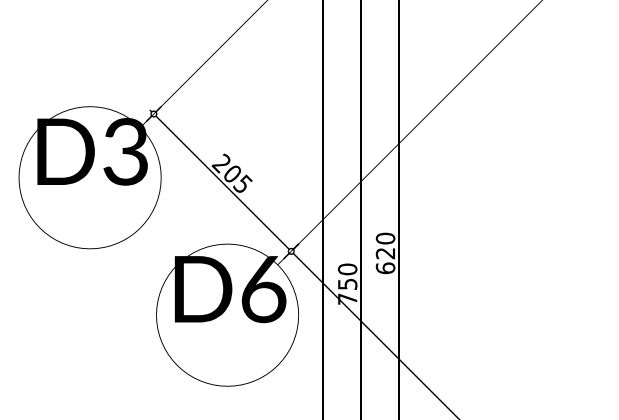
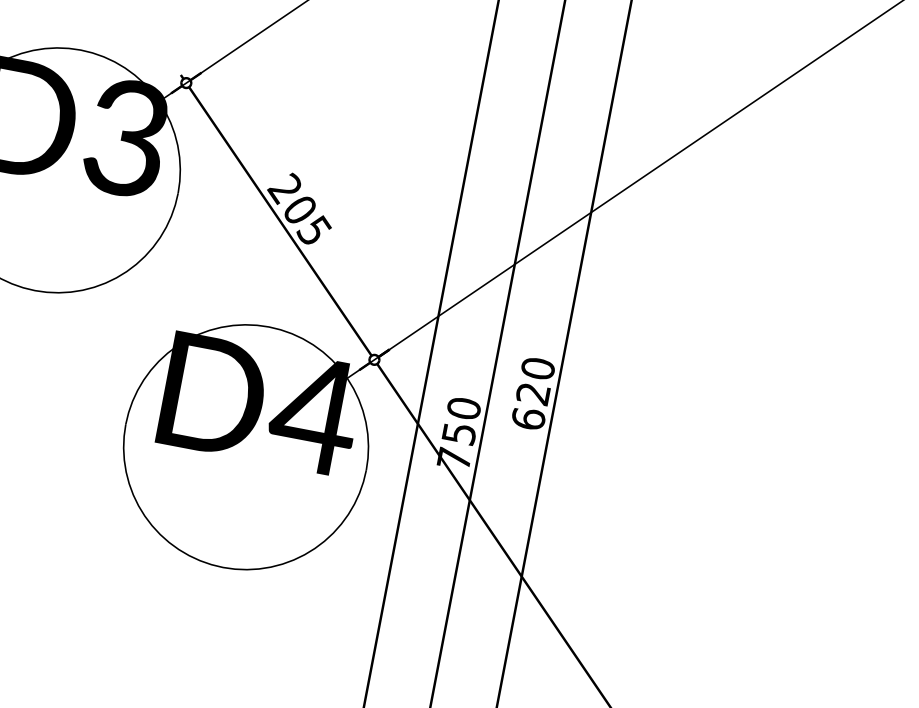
text: (262, 289) -> (313, 415), D6 -> D4

